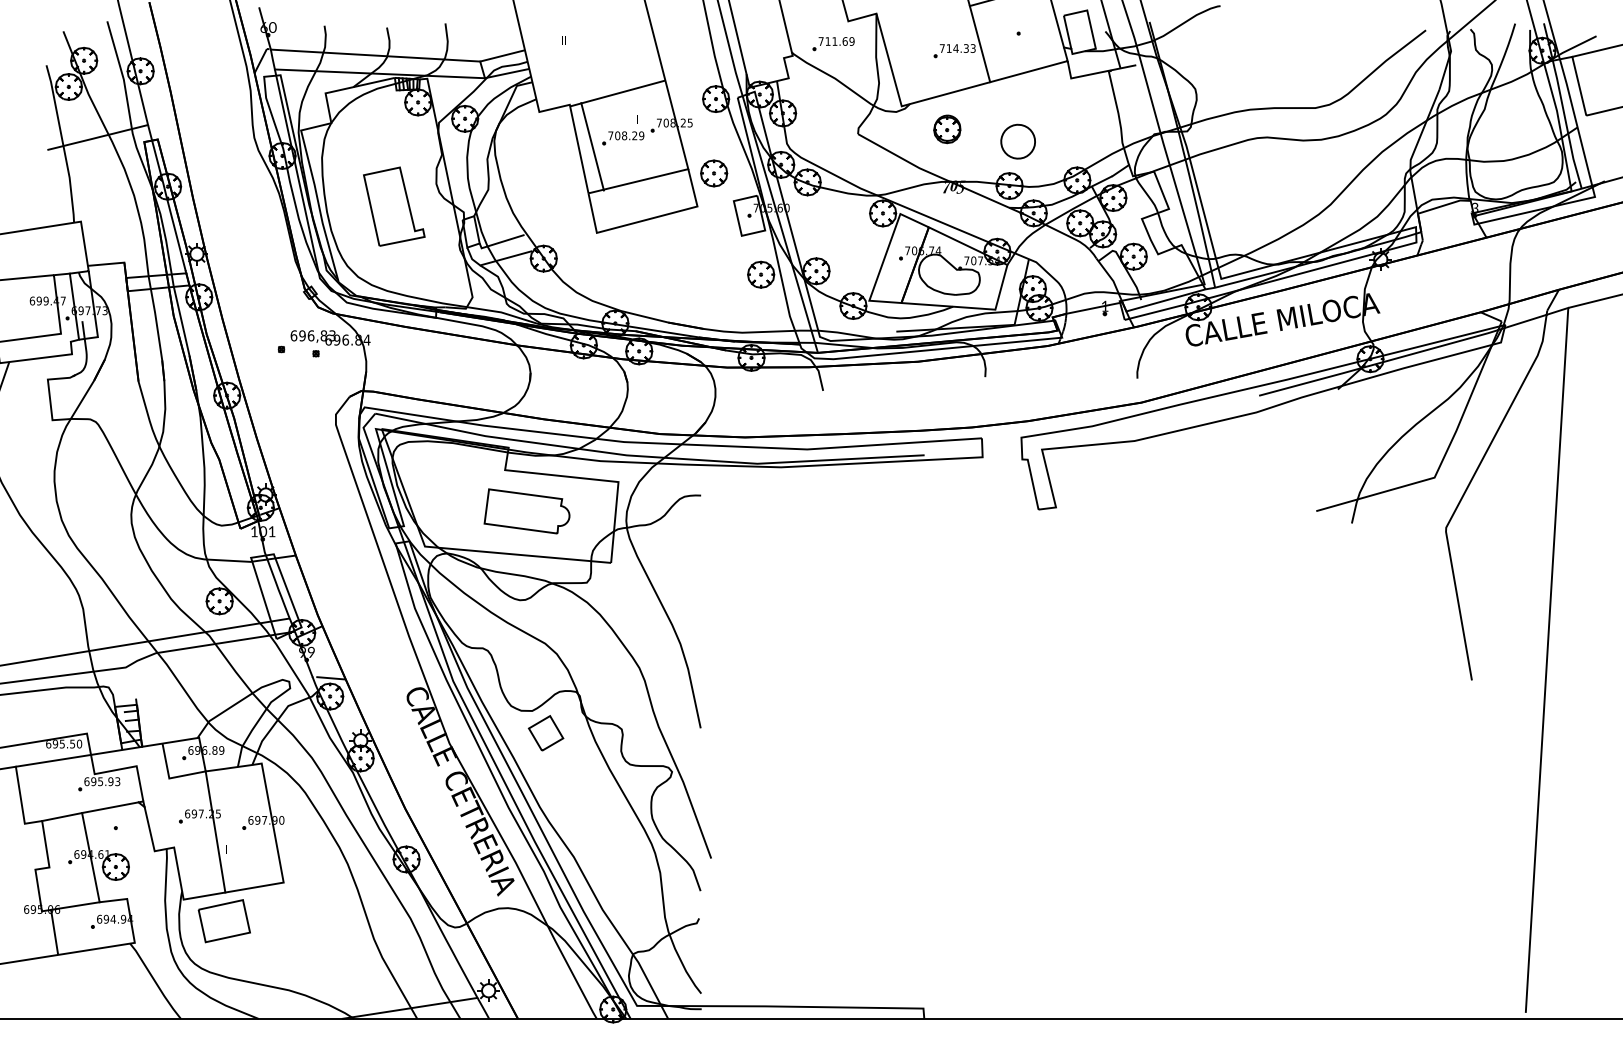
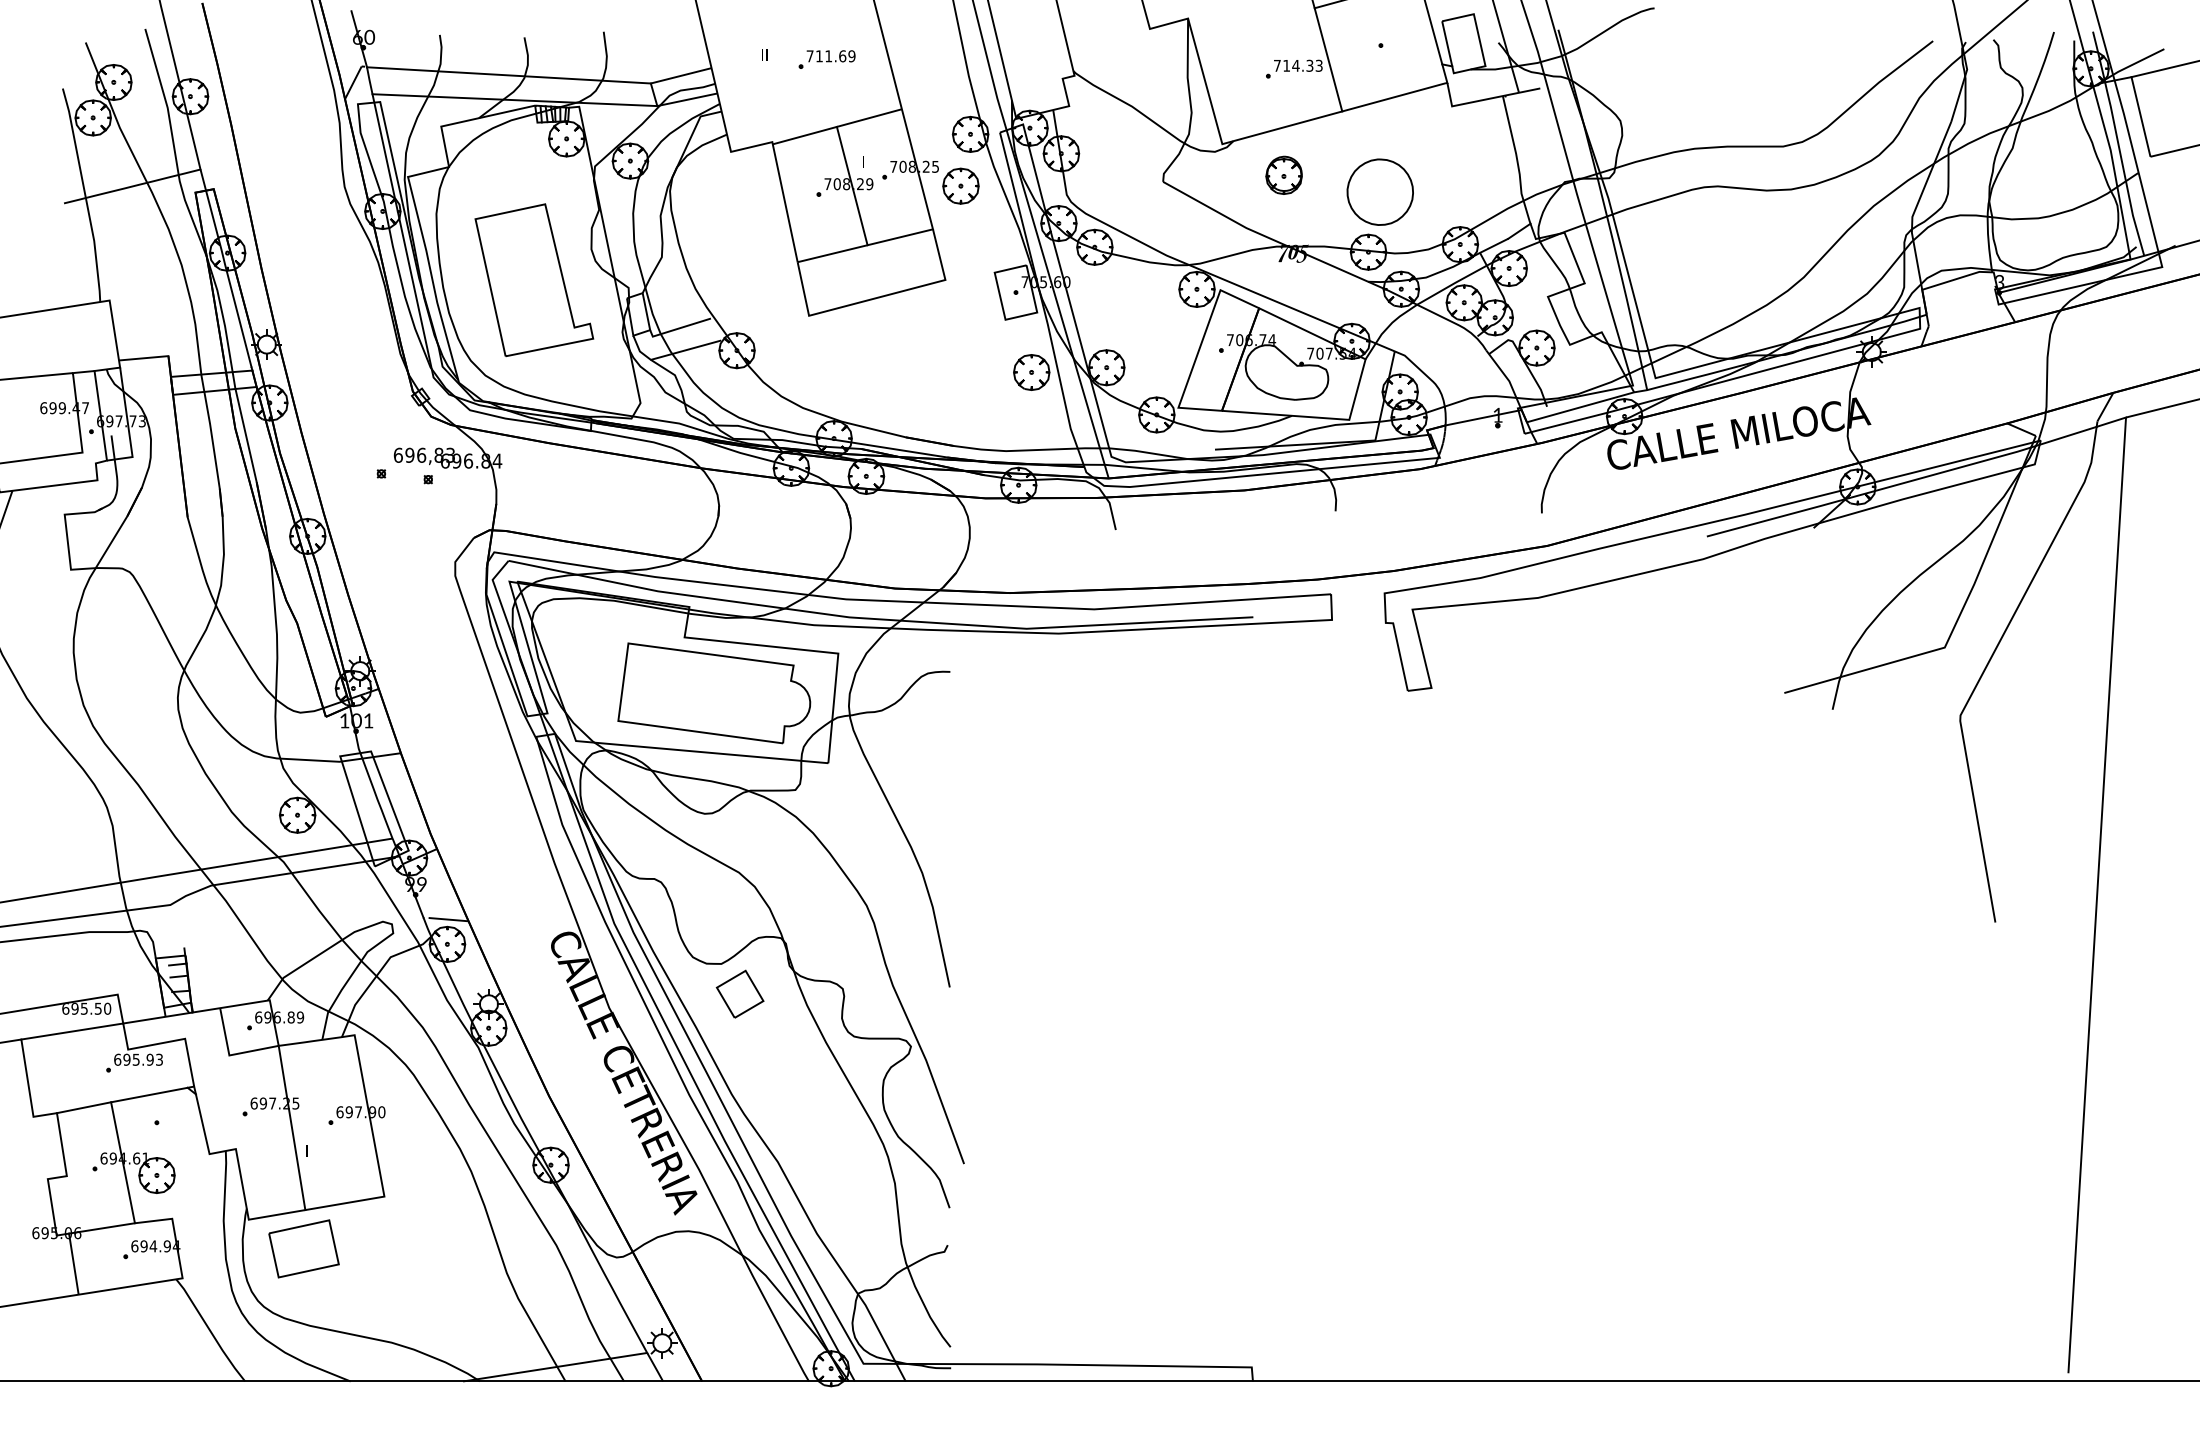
part: (833, 43) -> (826, 59), moved
part: (1017, 141) -> (1379, 191), size x1.43
line: (592, 146) -> (851, 185), moved
part: (713, 172) -> (960, 185), moved
part: (394, 206) -> (534, 280), size x1.43
part: (527, 511) -> (714, 693), size x1.67

